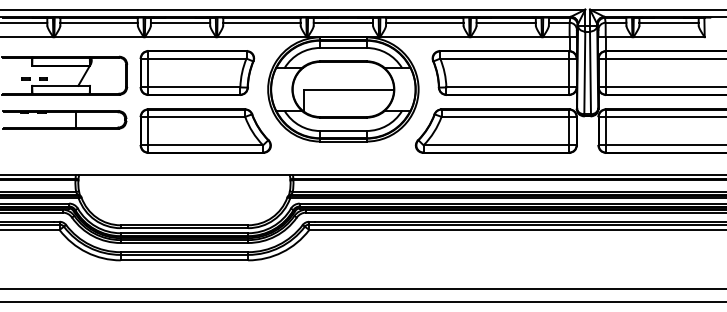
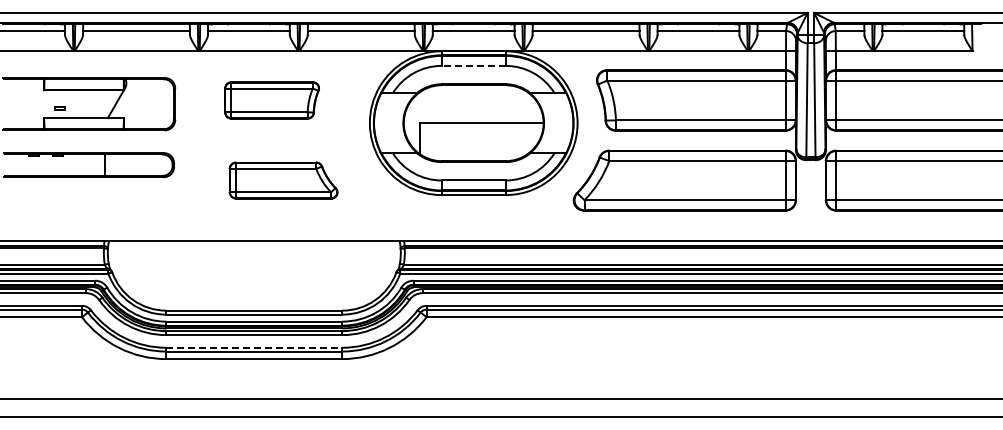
line: (343, 47) -> (473, 65), solid -> dashed
part: (196, 73) -> (271, 100), size x0.6
part: (25, 78) -> (35, 108), removed
part: (205, 131) -> (283, 180), size x0.6
line: (184, 251) -> (254, 347), solid -> dashed

